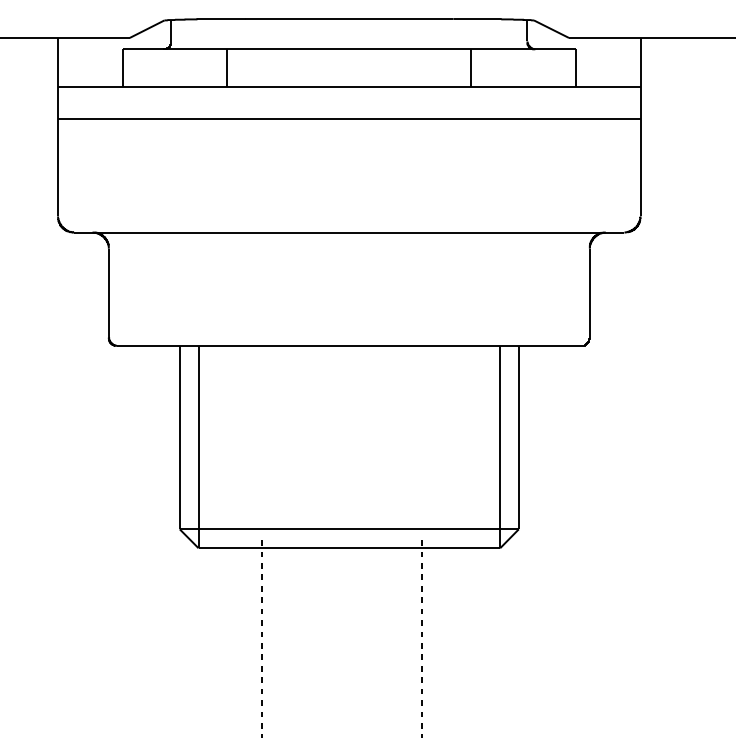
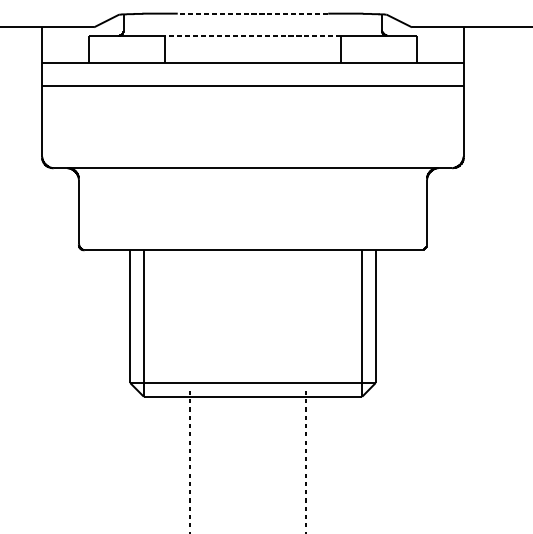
line: (349, 19) -> (253, 13), solid -> dashed
line: (349, 49) -> (253, 35), solid -> dashed

